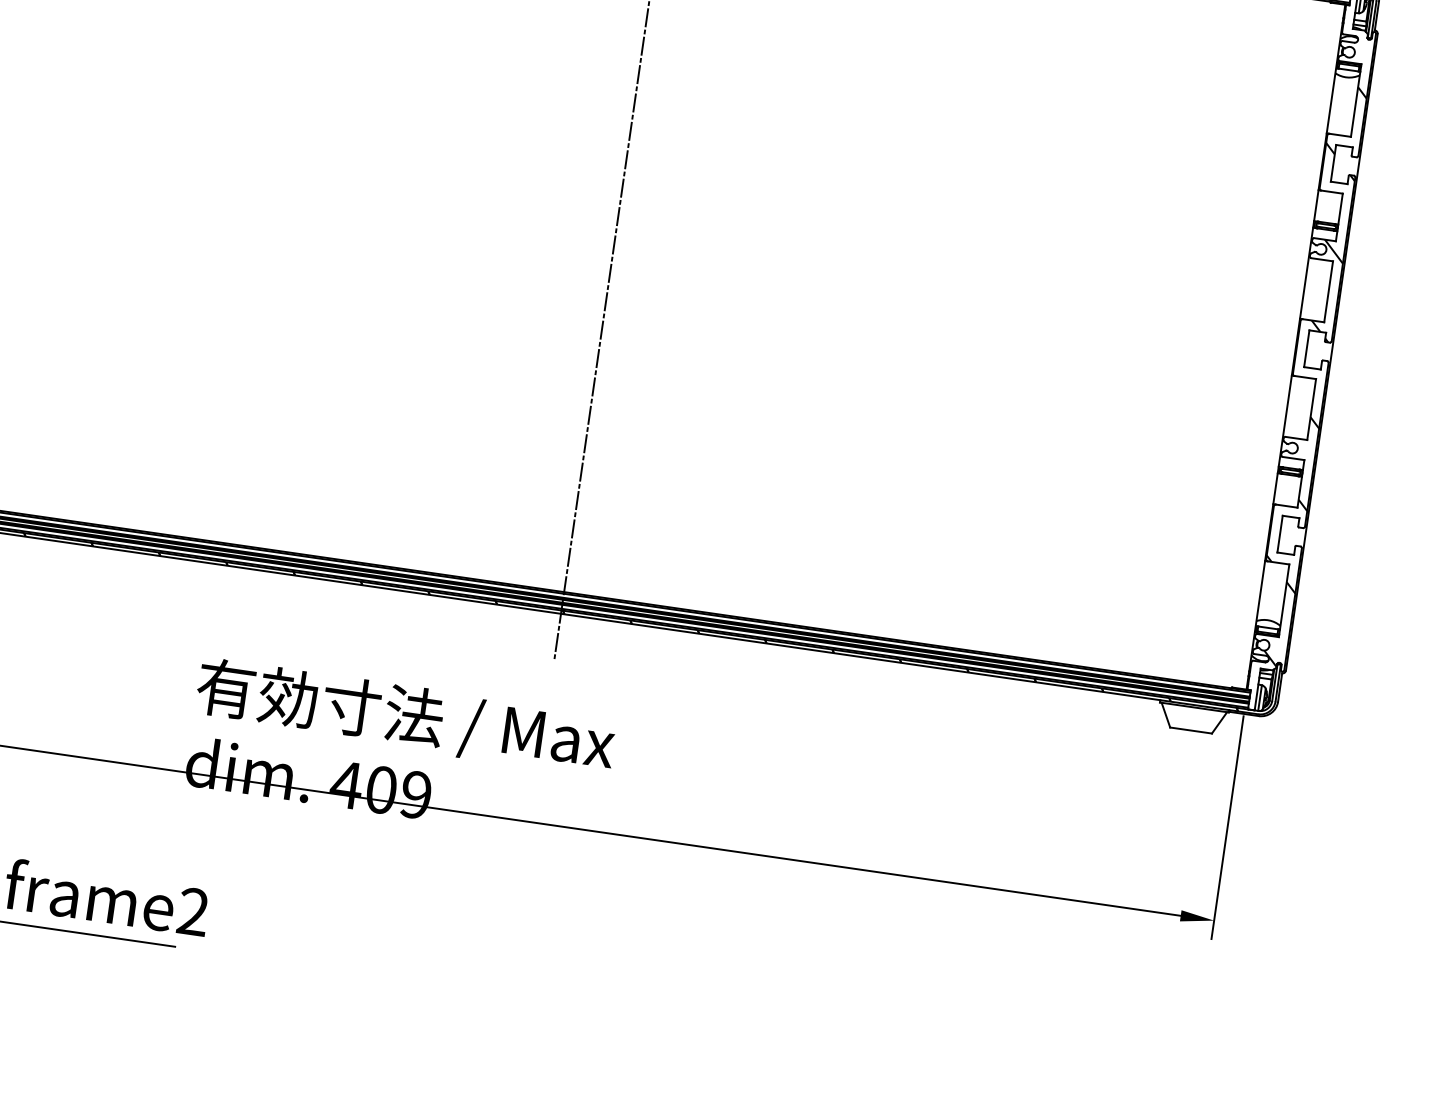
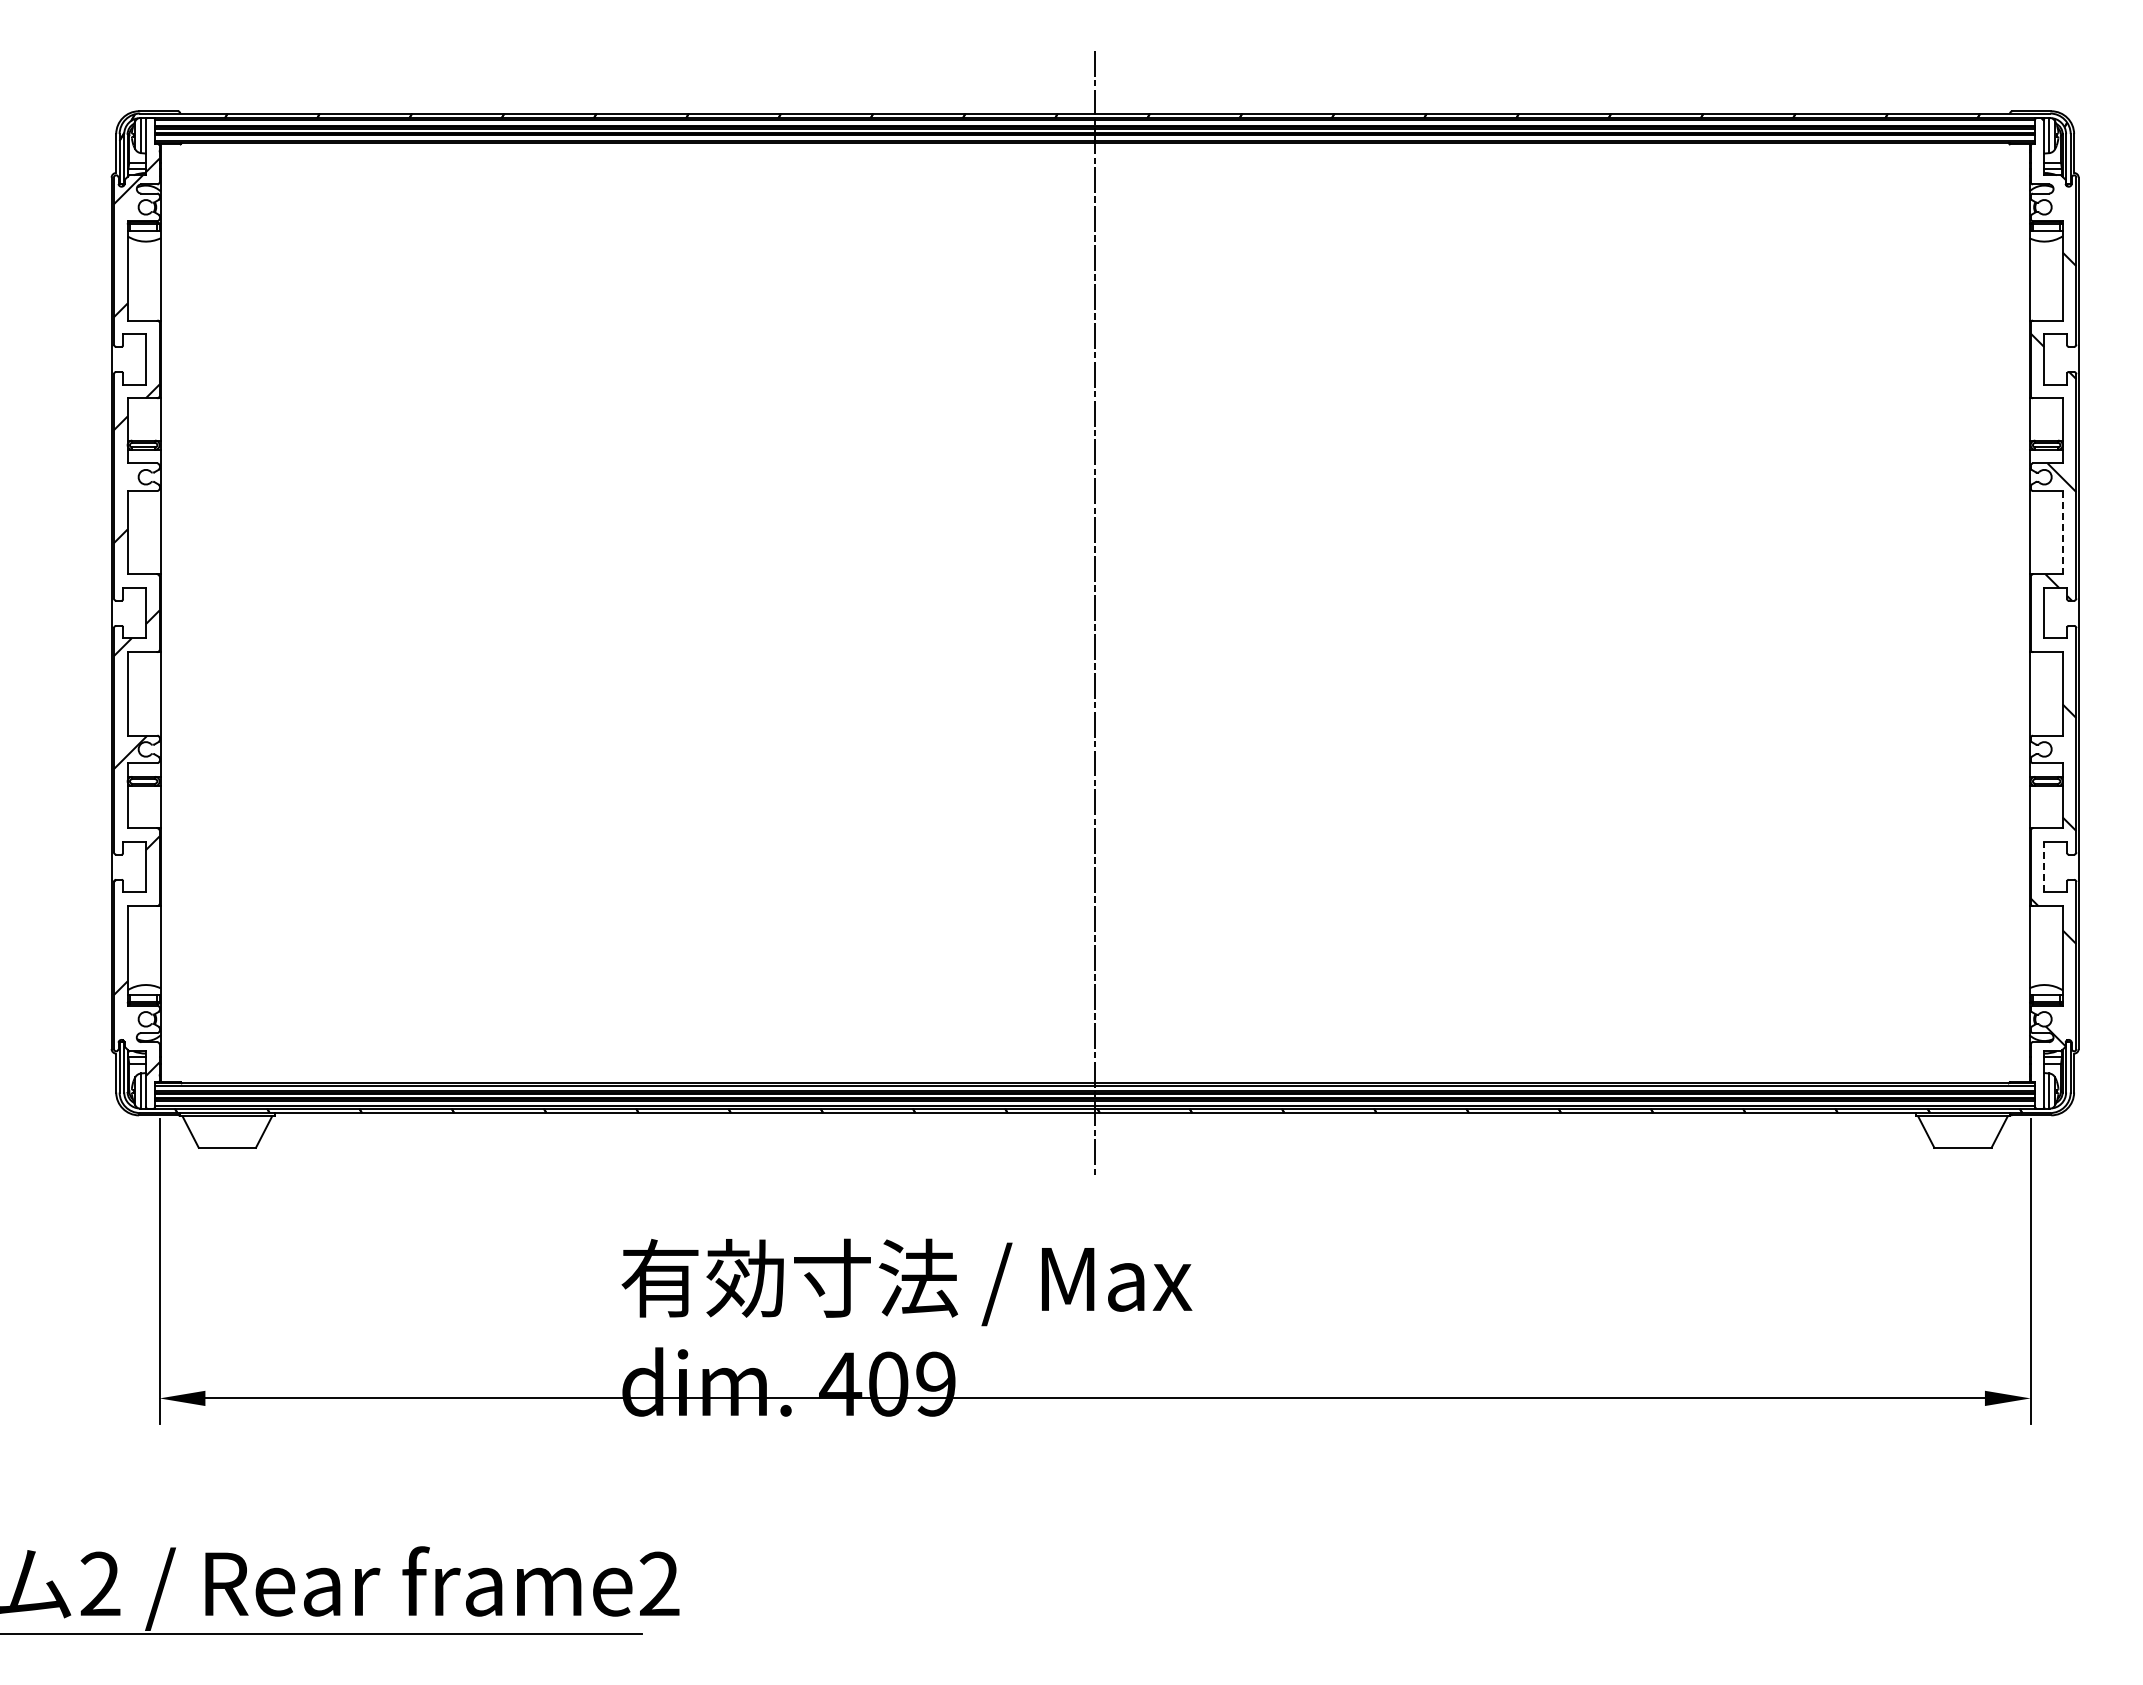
line: (1328, 291) -> (2062, 532), solid -> dashed
line: (1280, 533) -> (2044, 866), solid -> dashed

